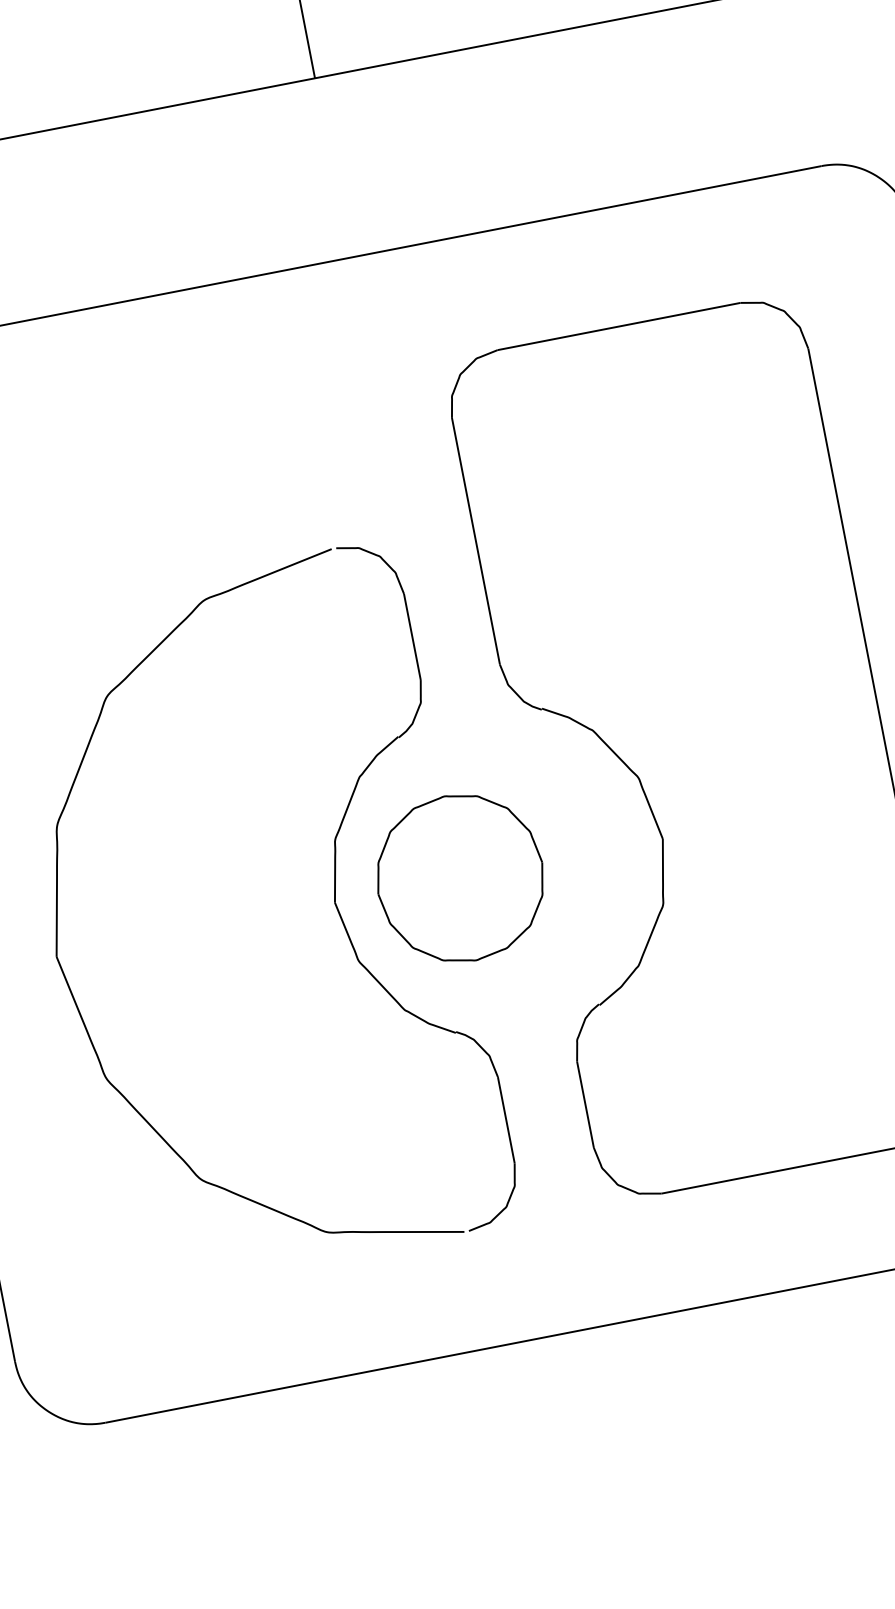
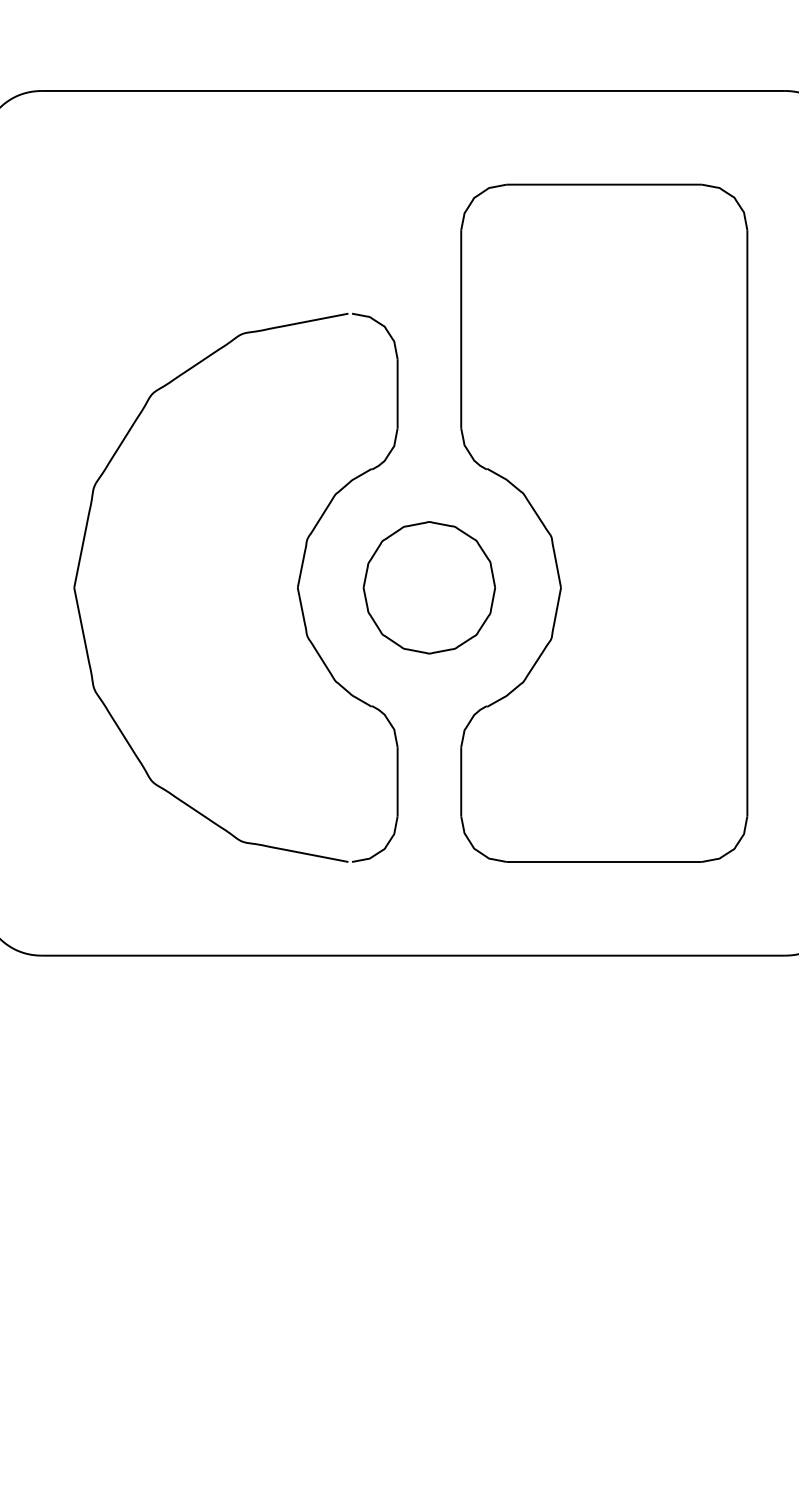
part: (459, 878) -> (428, 587), moved

